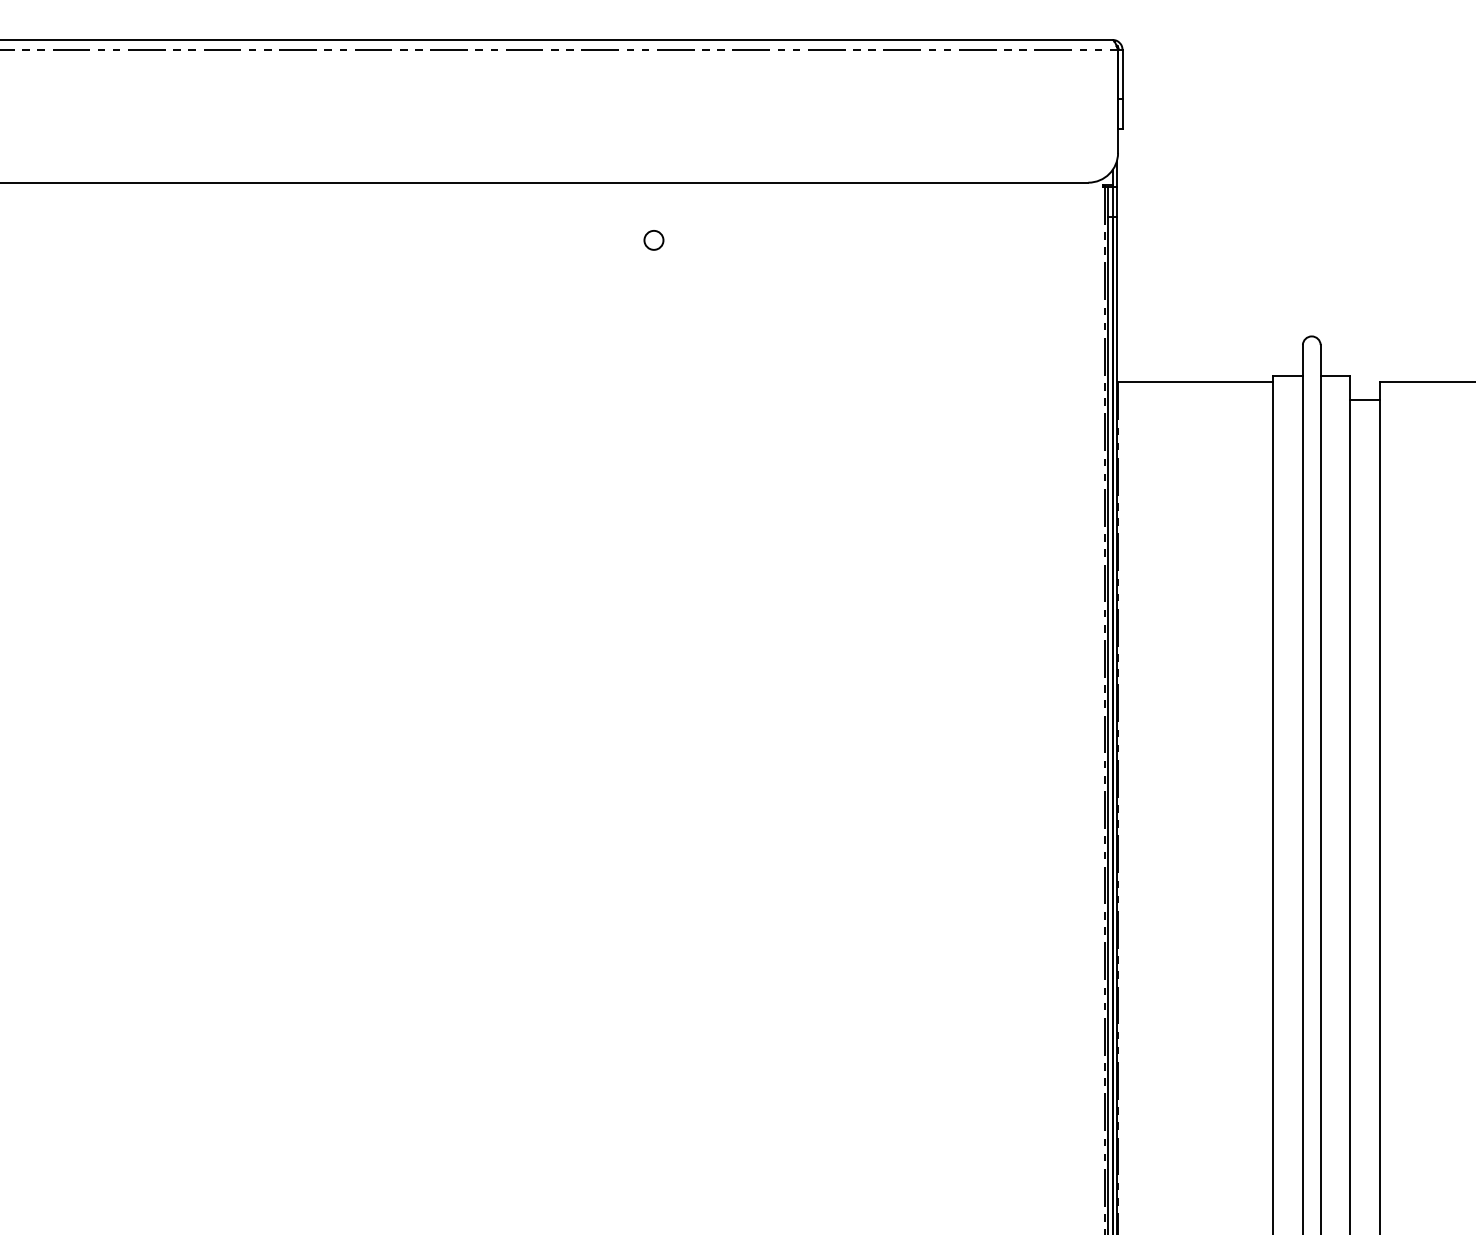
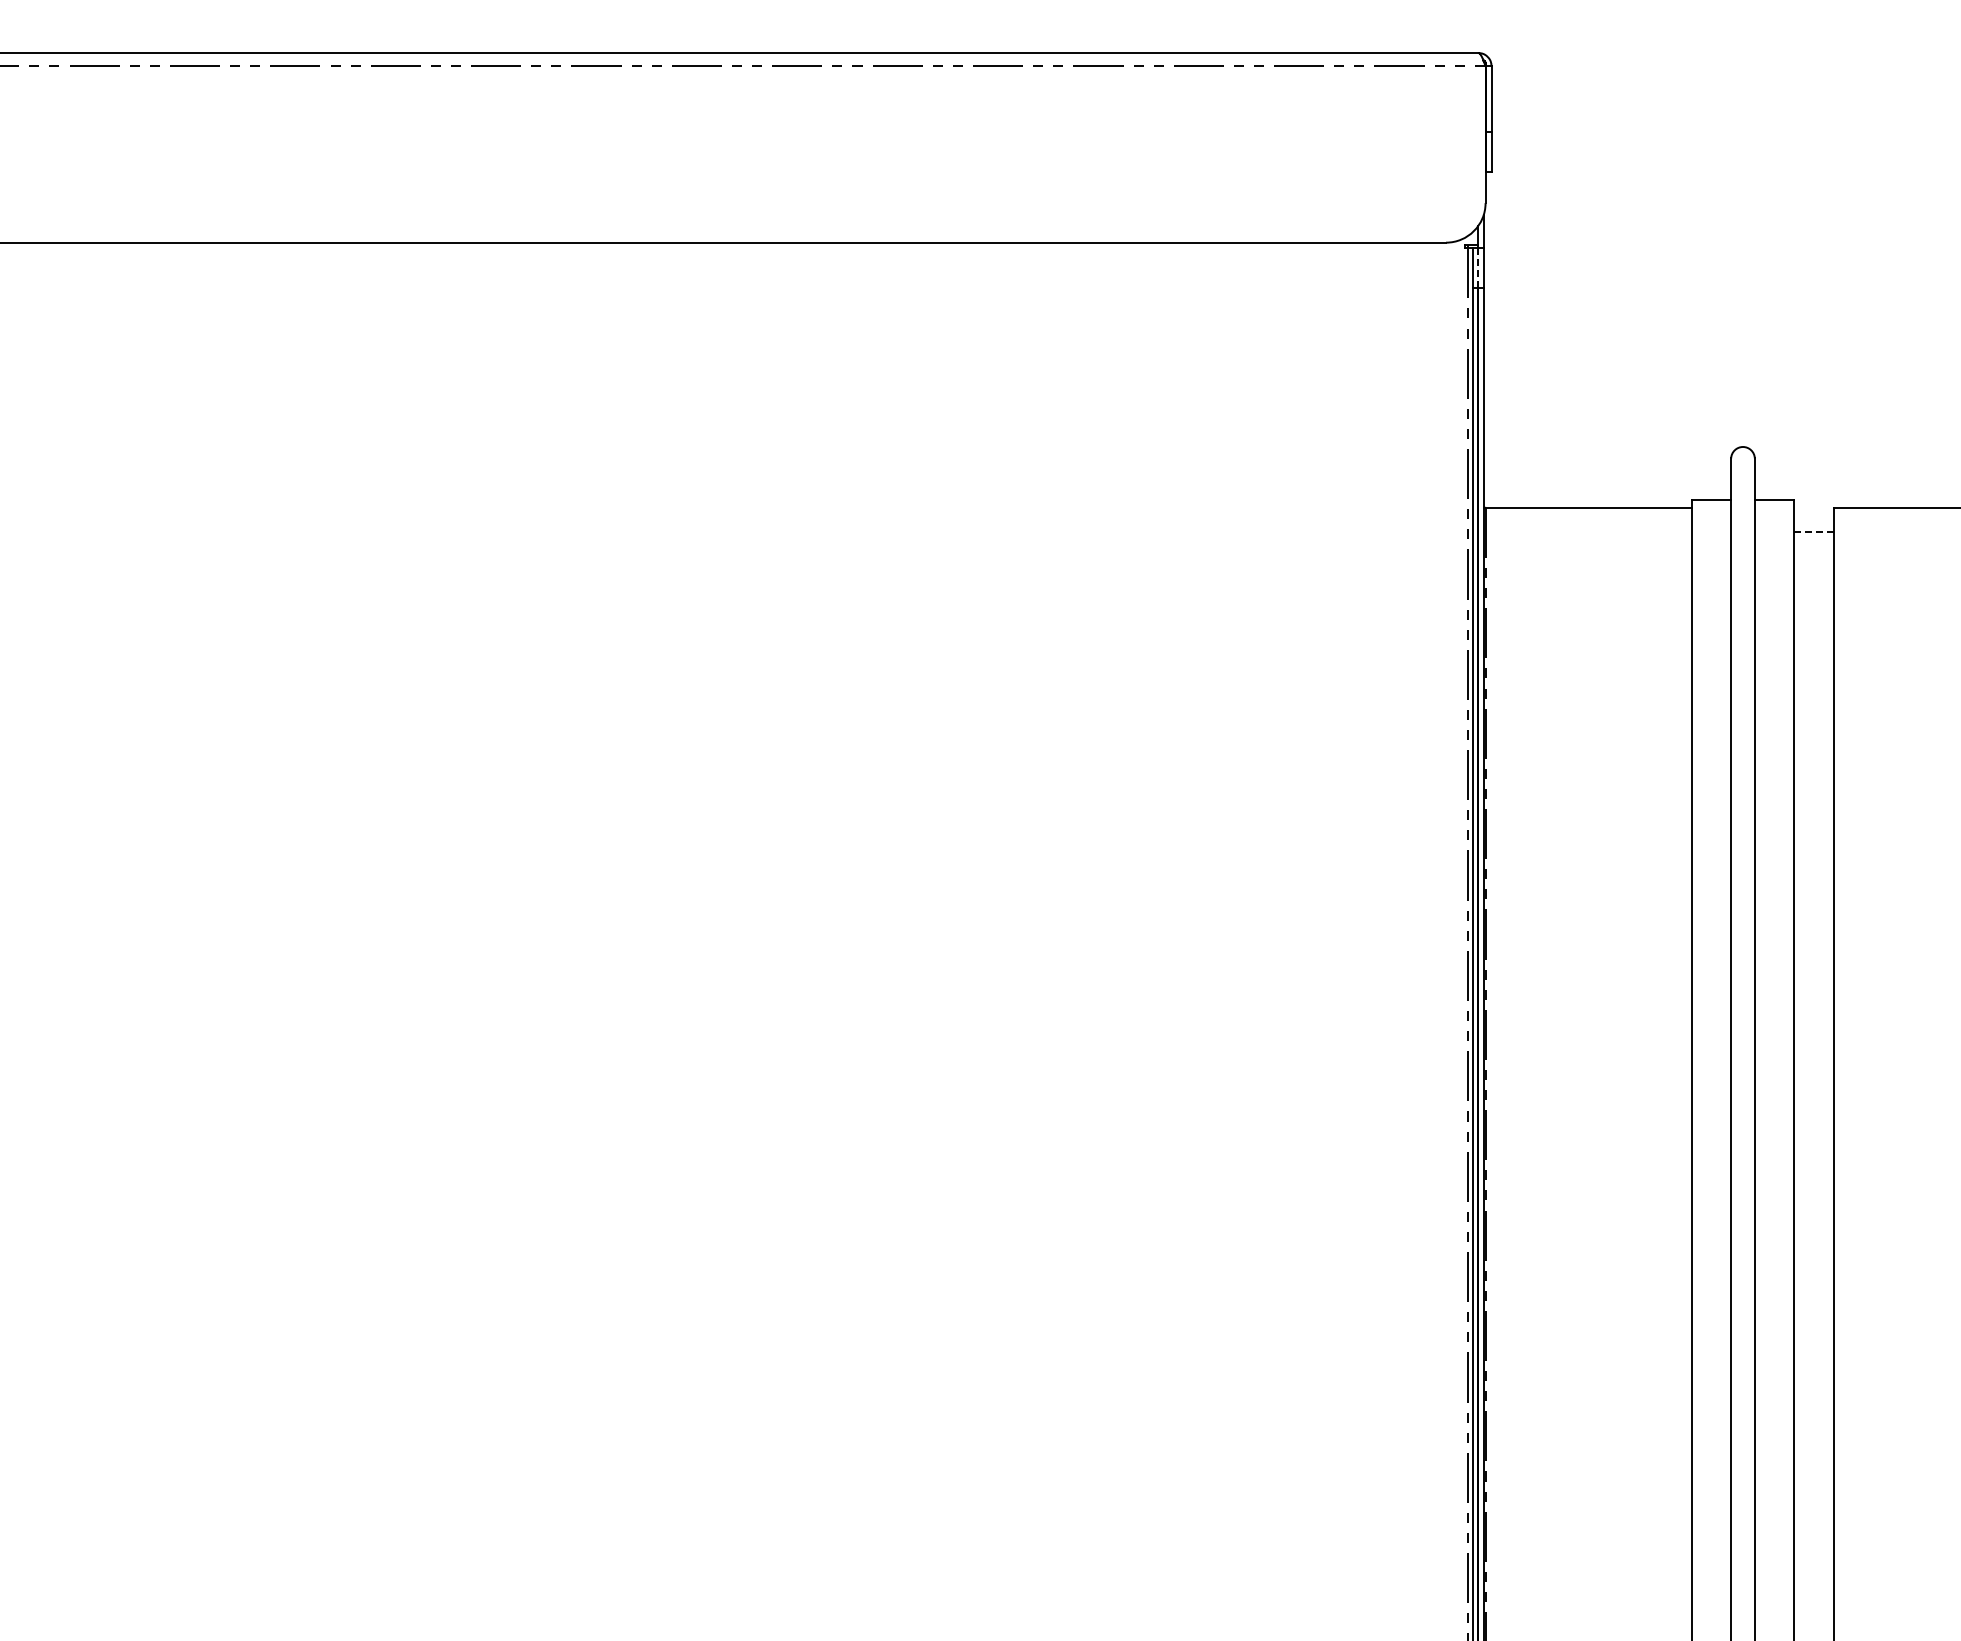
line: (1112, 201) -> (1478, 267), solid -> dashed
circle: (653, 239) -> (868, 318), removed
line: (1365, 400) -> (1814, 531), solid -> dashed

